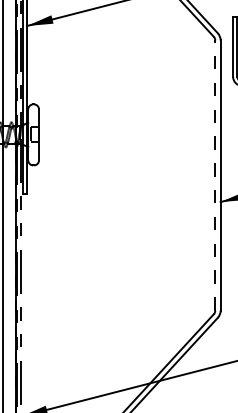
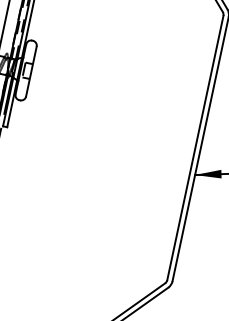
line: (215, 175) -> (195, 147), dashed -> solid

